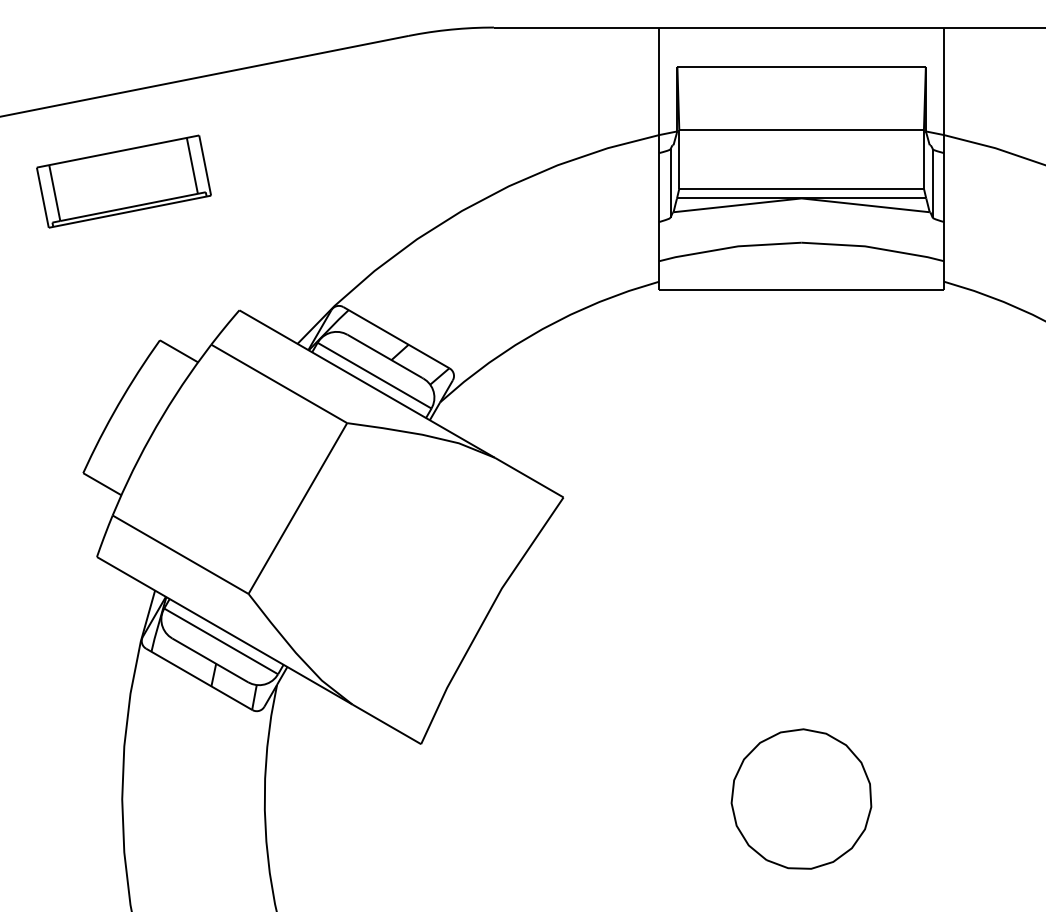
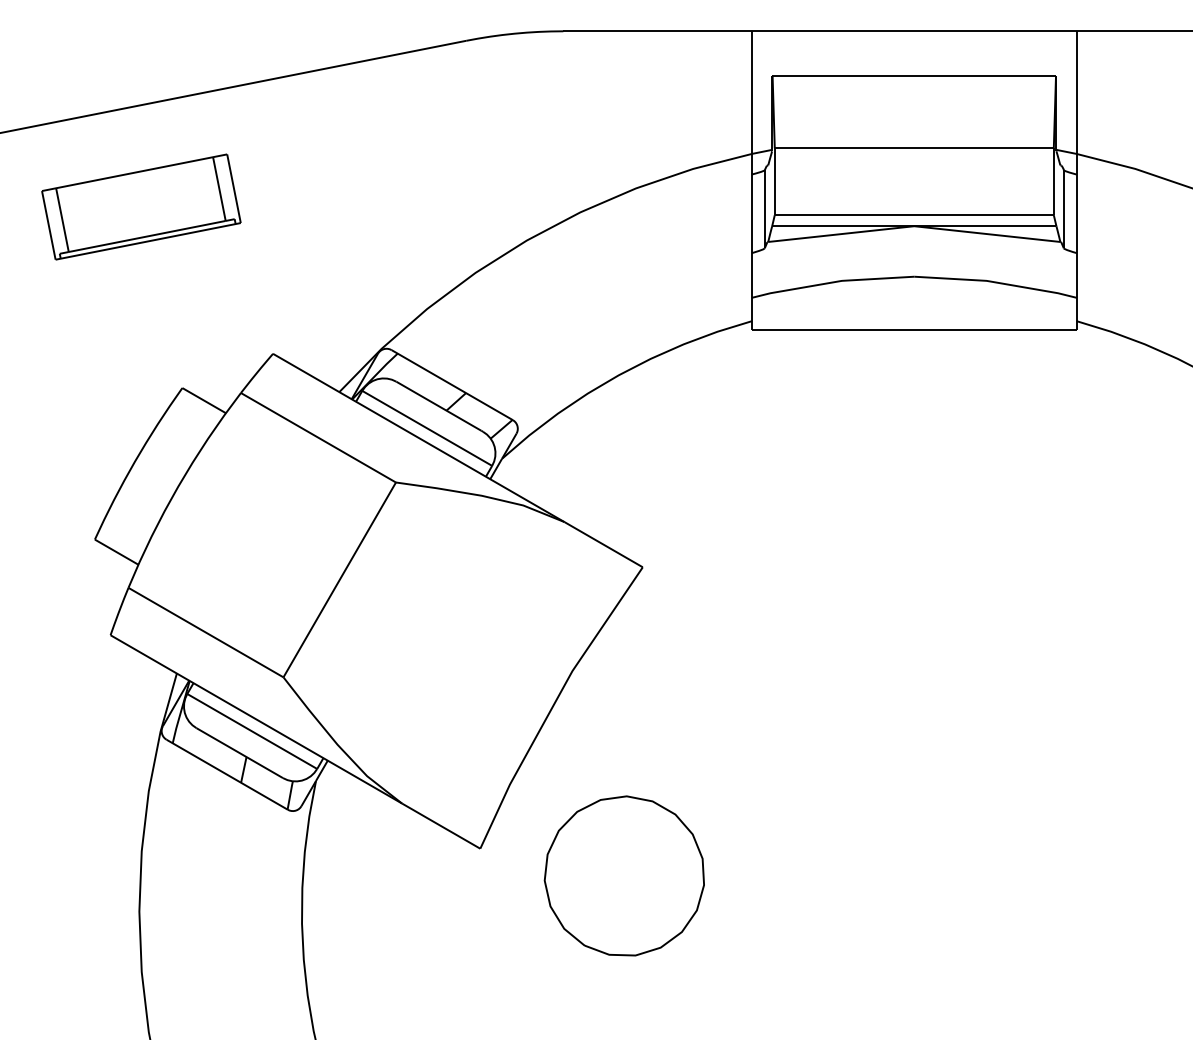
part: (801, 798) -> (624, 875), moved

